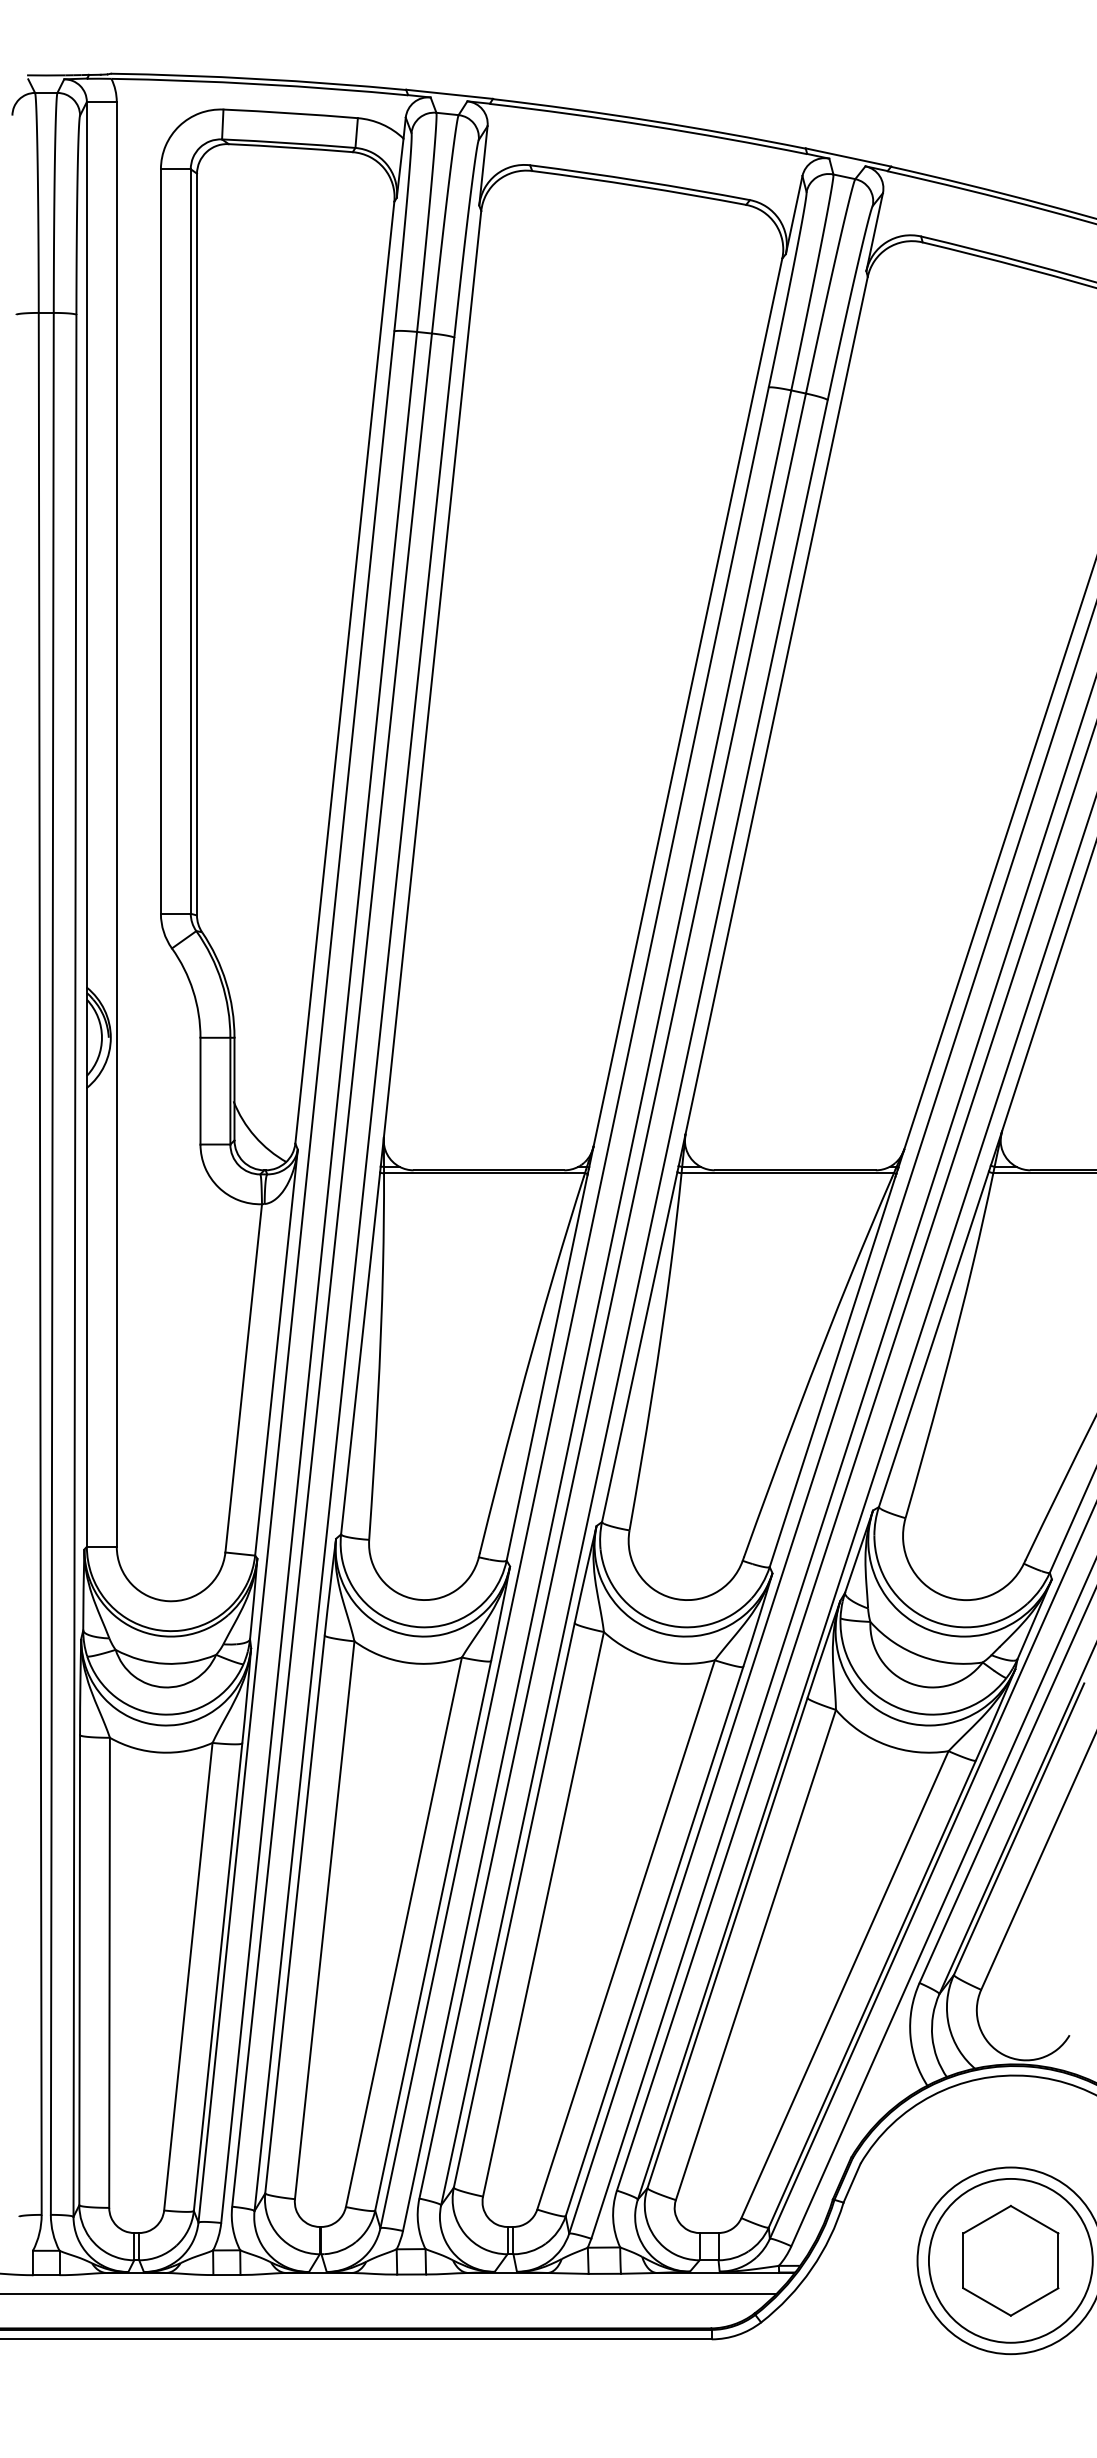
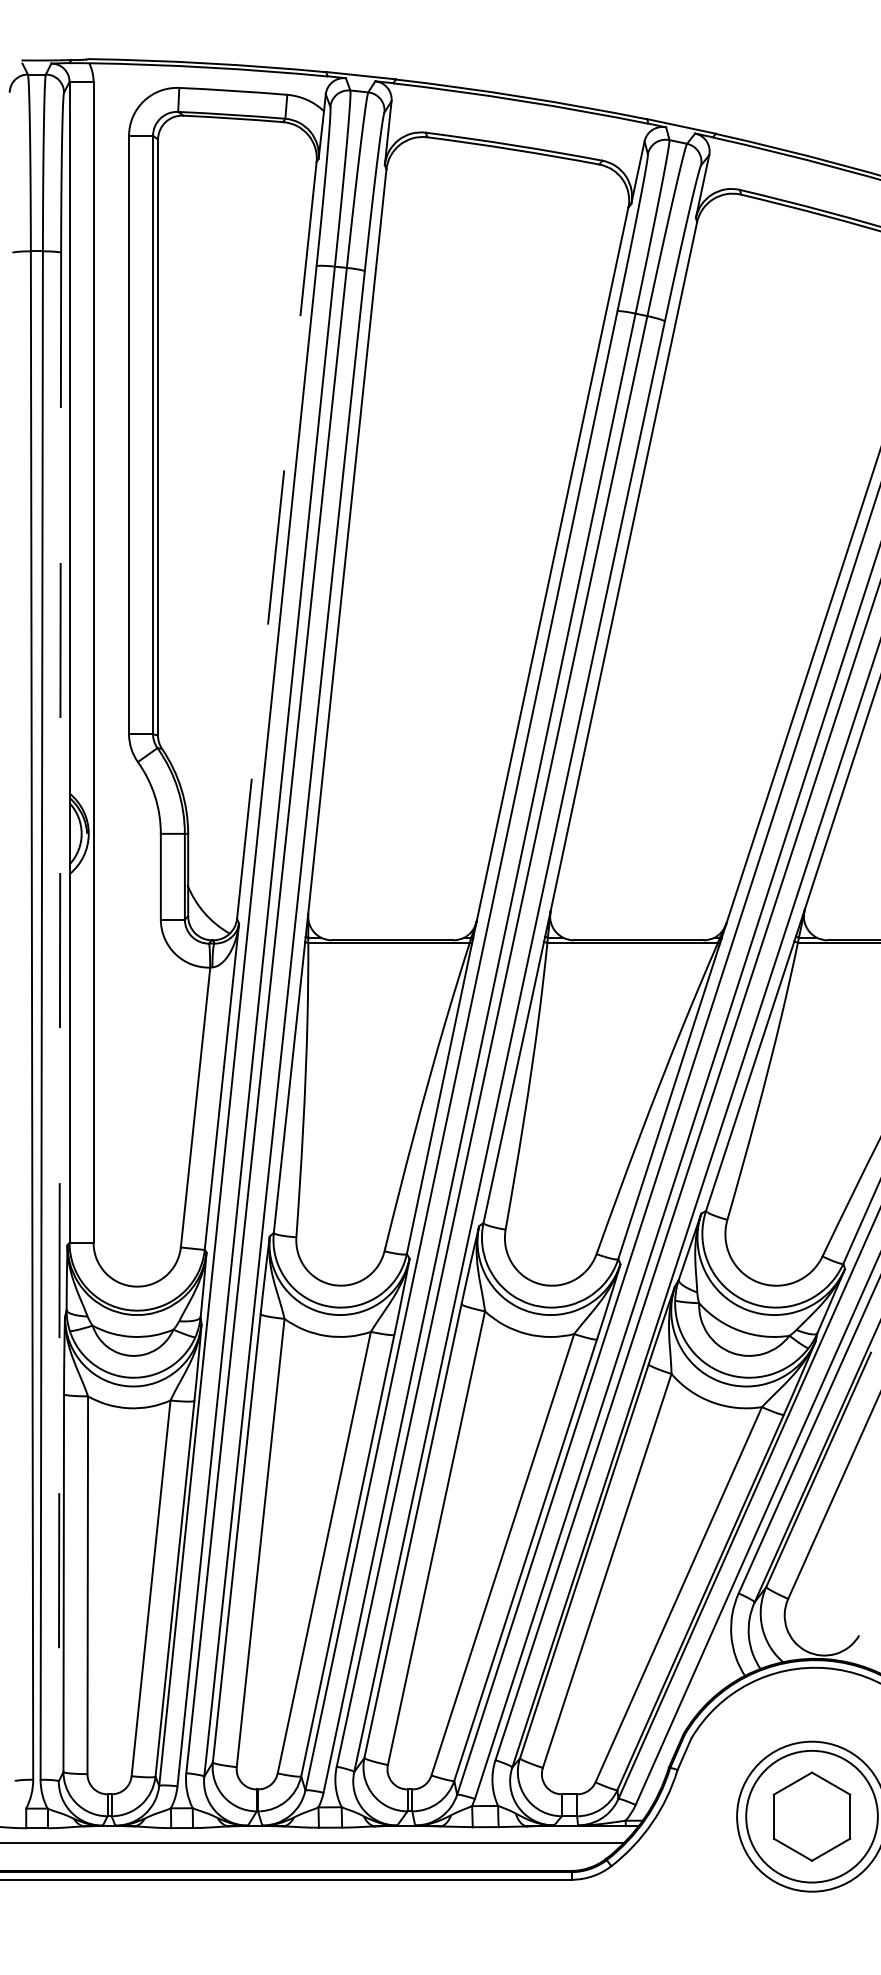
line: (344, 673) -> (276, 541), solid -> dashed
line: (74, 1265) -> (59, 1016), solid -> dashed

